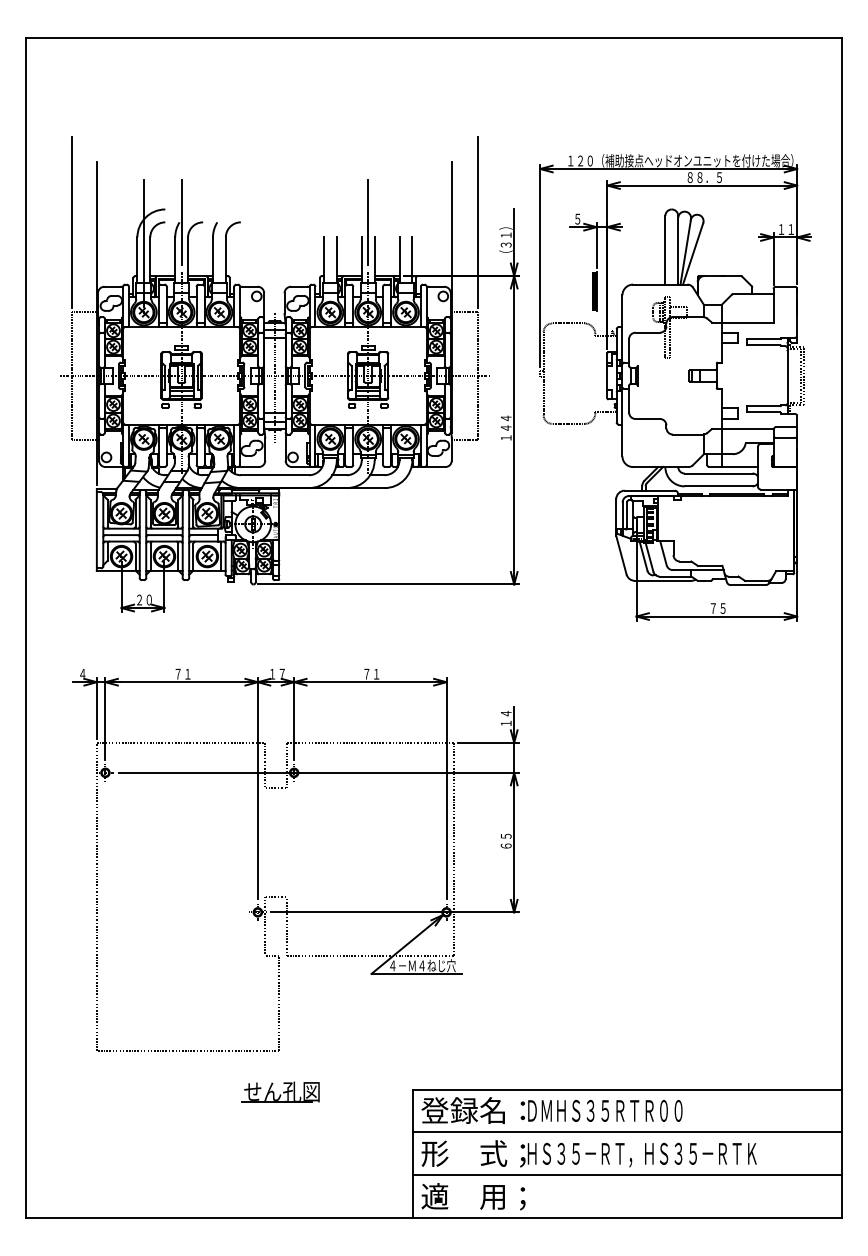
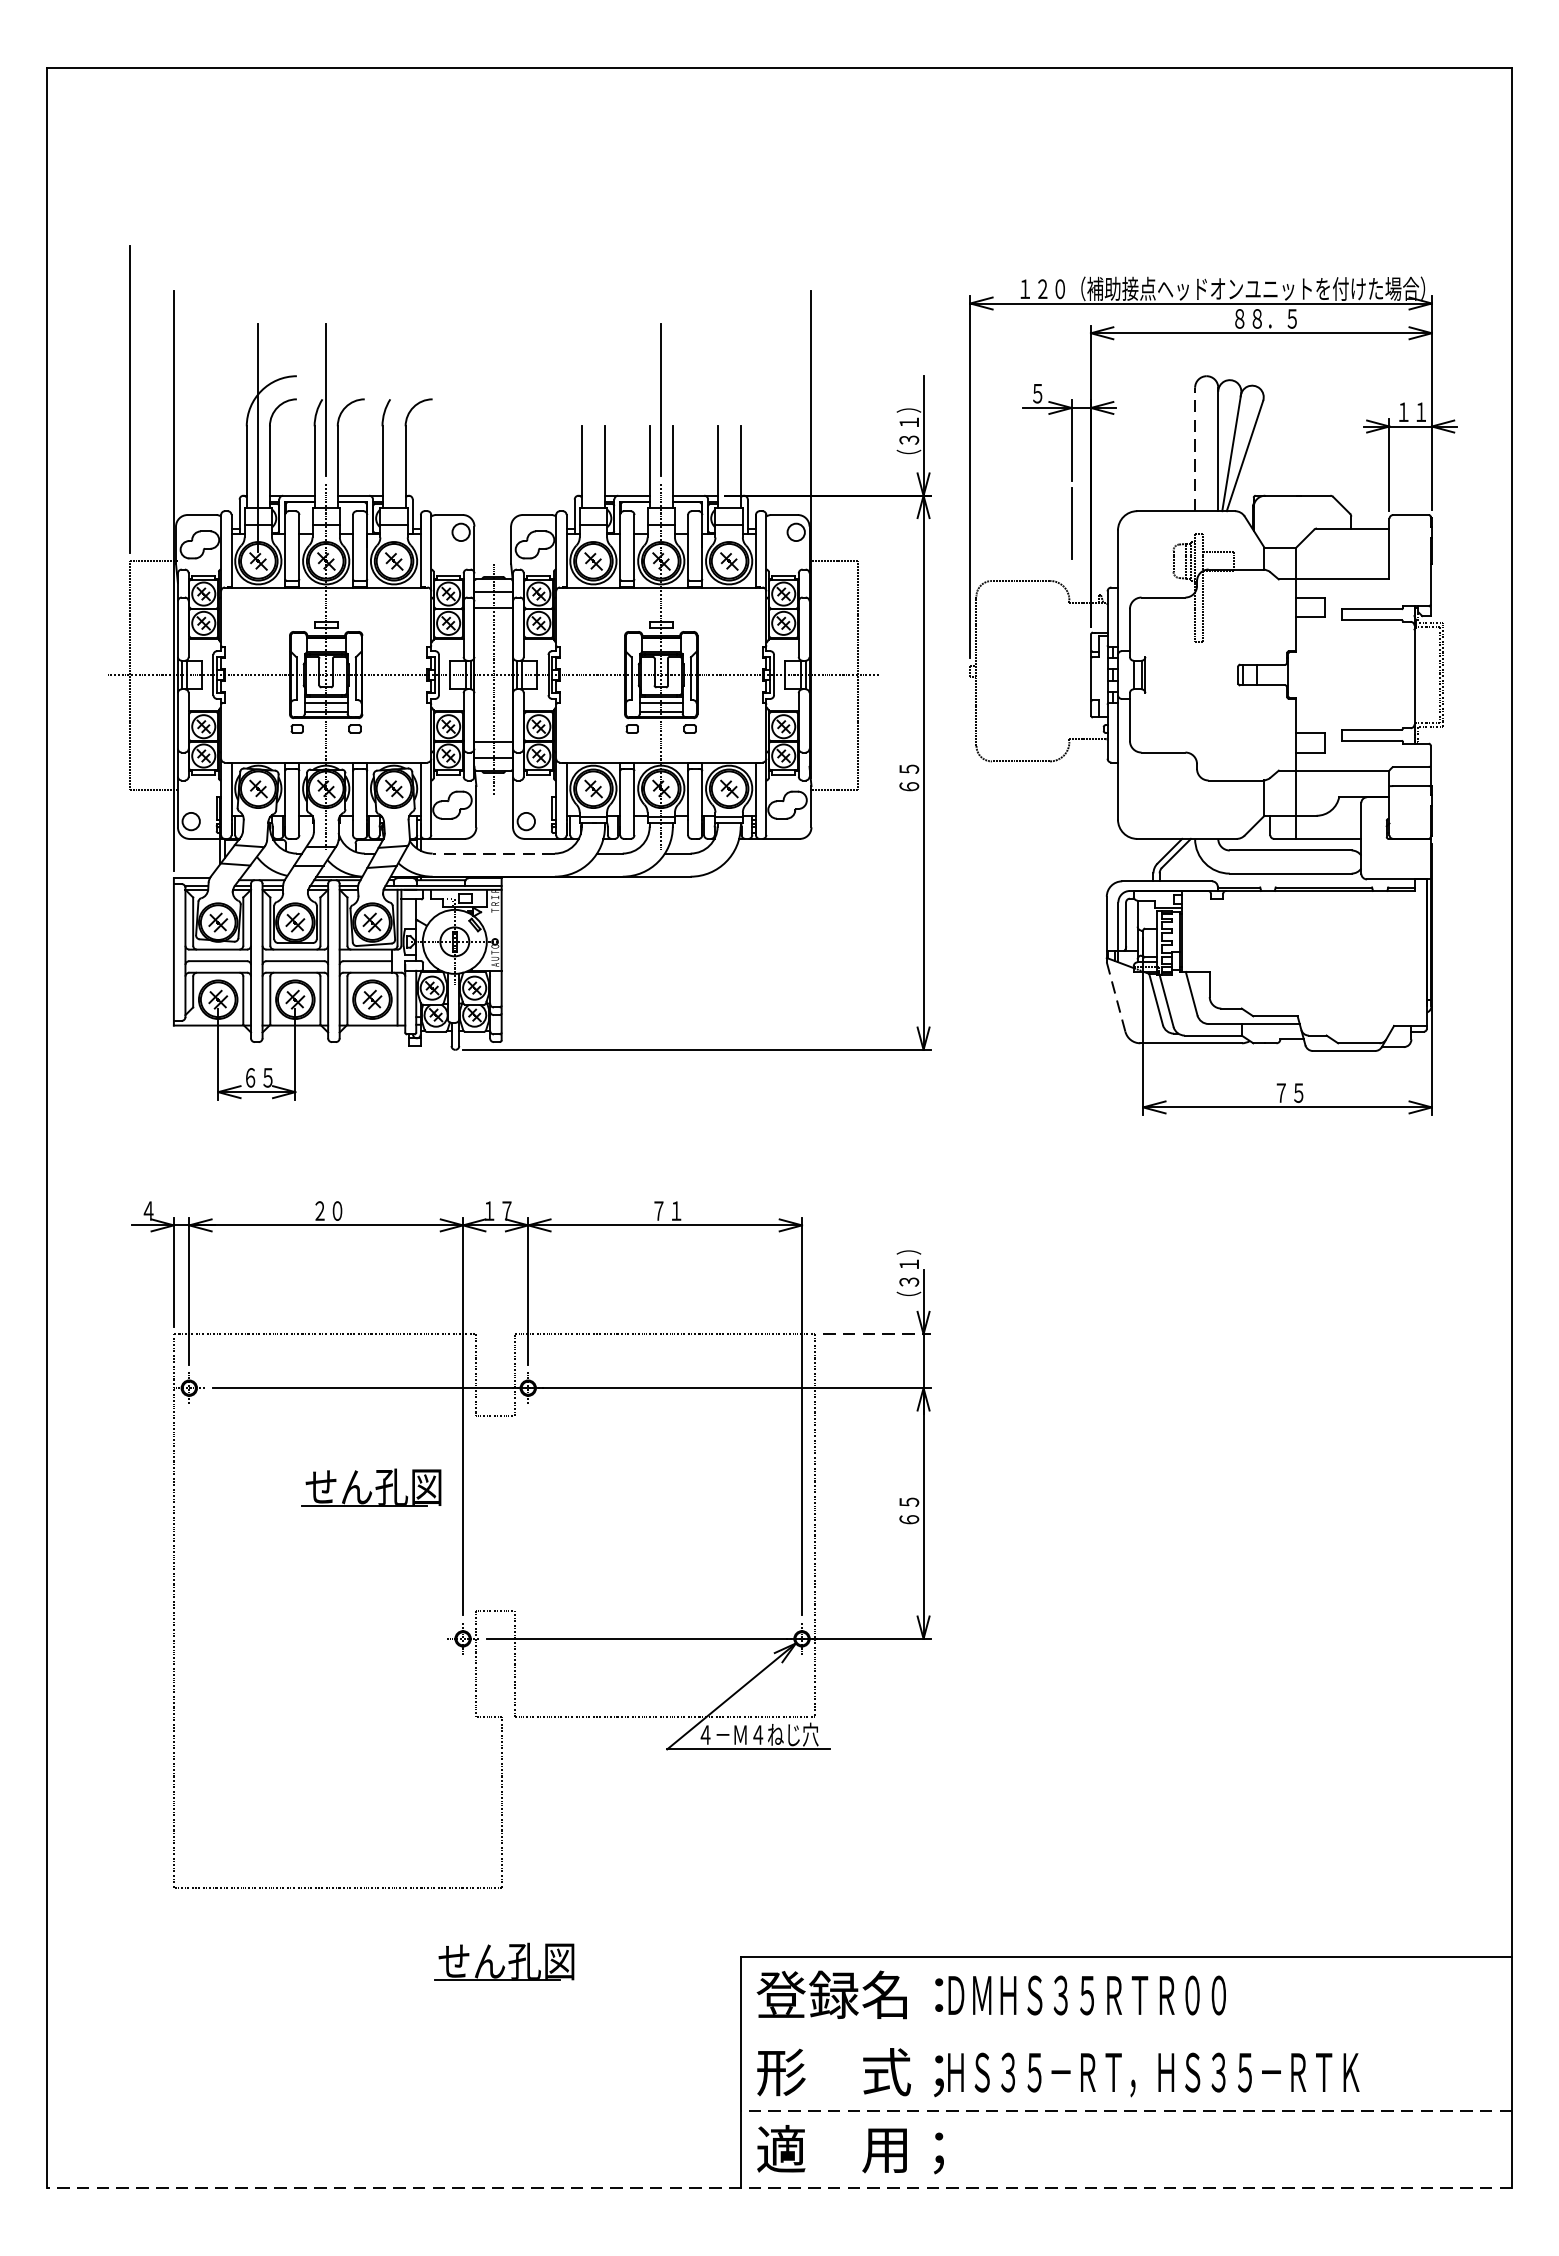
line: (477, 222) -> (857, 399), removed
line: (665, 249) -> (1195, 448), solid -> dashed
fill: (594, 290) -> (1067, 521), removed
text: (505, 427) -> (907, 767), １４４ -> ６５
line: (274, 475) -> (492, 854), solid -> dashed
line: (621, 555) -> (1116, 997), solid -> dashed
text: (144, 599) -> (259, 1076), ２０ -> ６５
text: (182, 673) -> (327, 1209), ７１ -> ２０
text: (505, 710) -> (907, 1276), １４ -> （３１）
line: (488, 742) -> (877, 1333), solid -> dashed
part: (206, 827) -> (370, 1486), added
line: (626, 1132) -> (1125, 2034), removed
line: (627, 1175) -> (1127, 2111), solid -> dashed
line: (433, 1218) -> (778, 2188), solid -> dashed

